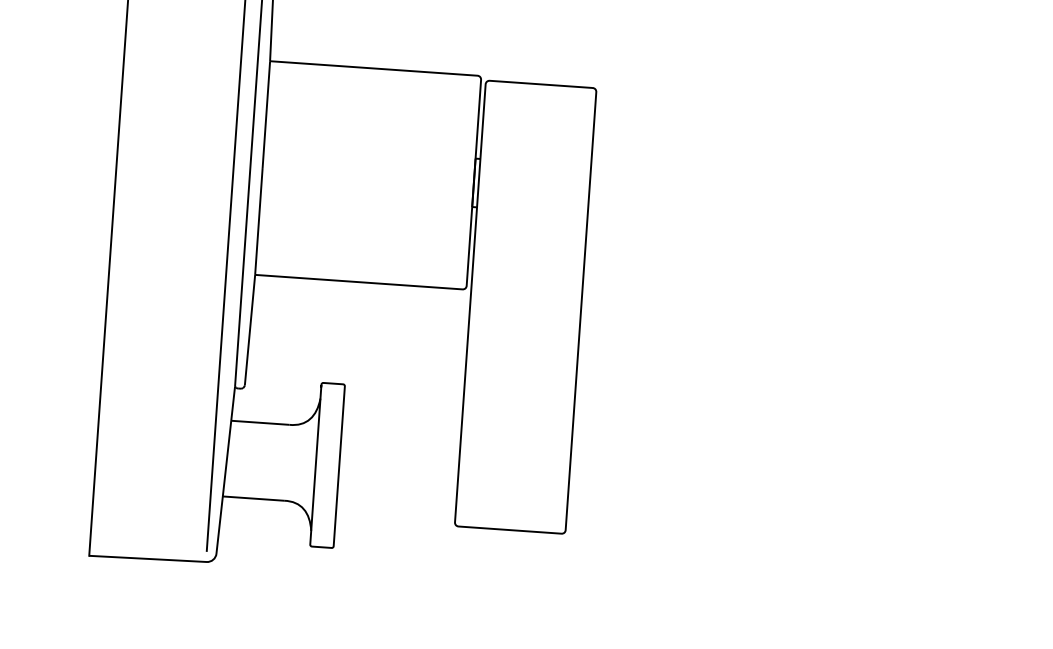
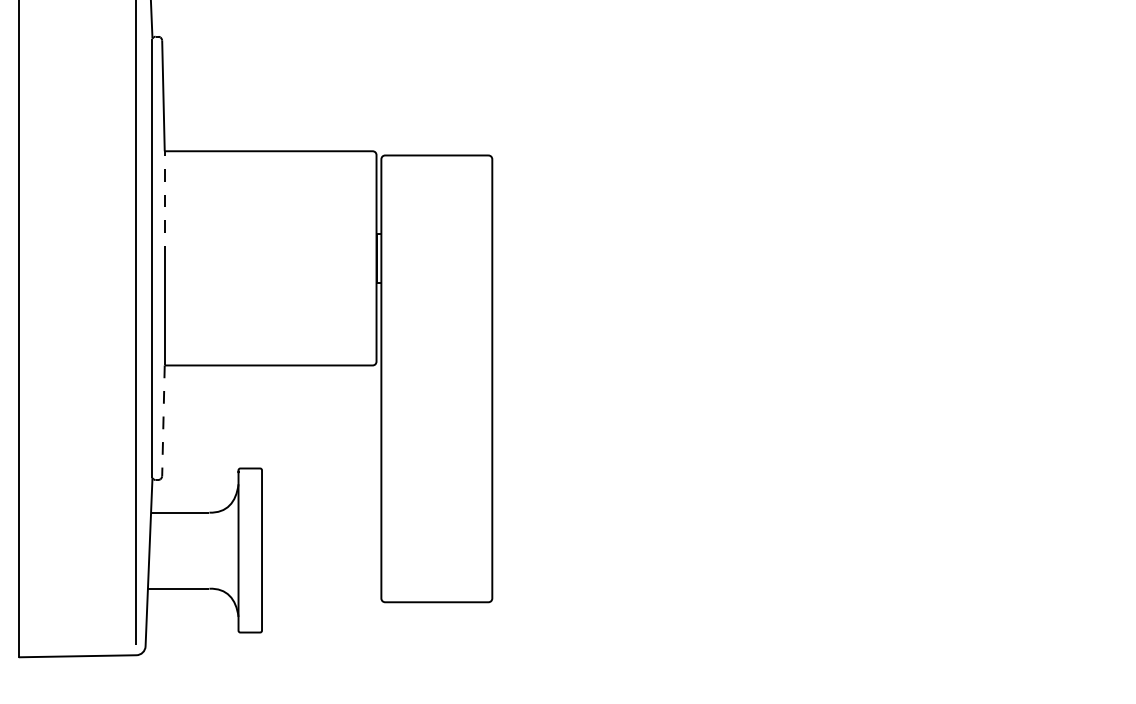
line: (266, 114) -> (164, 204), solid -> dashed
line: (250, 330) -> (163, 421), solid -> dashed

